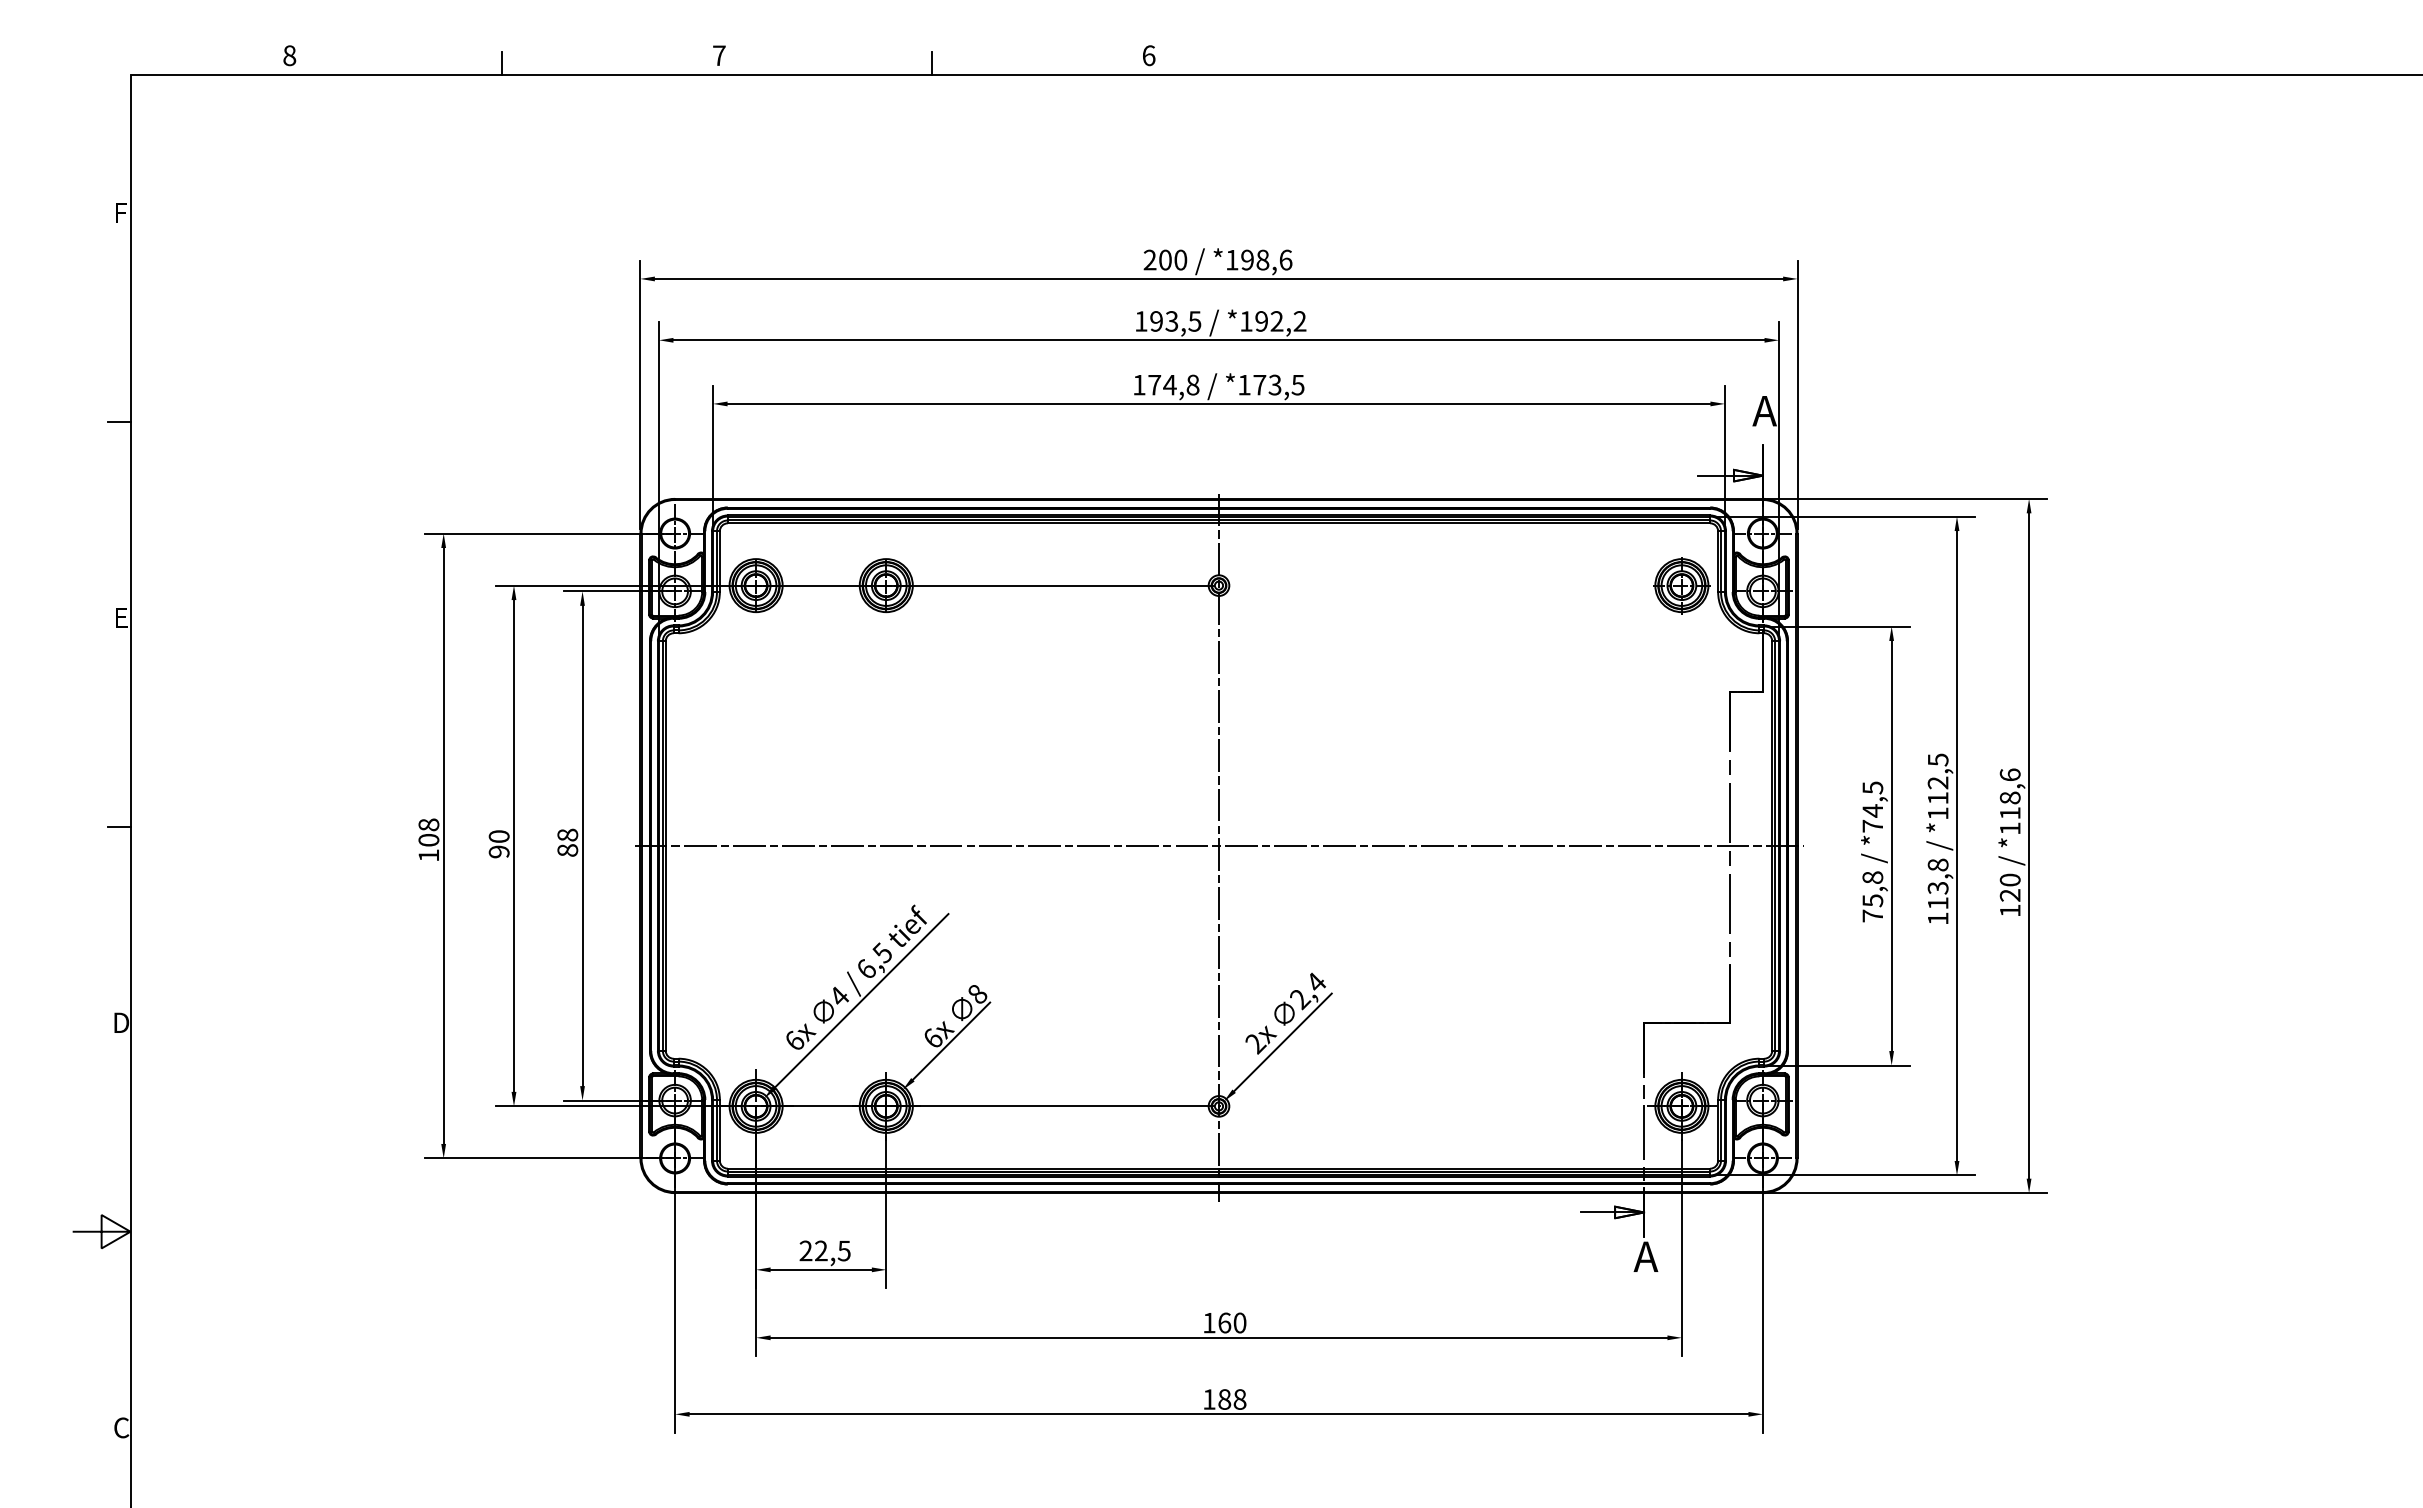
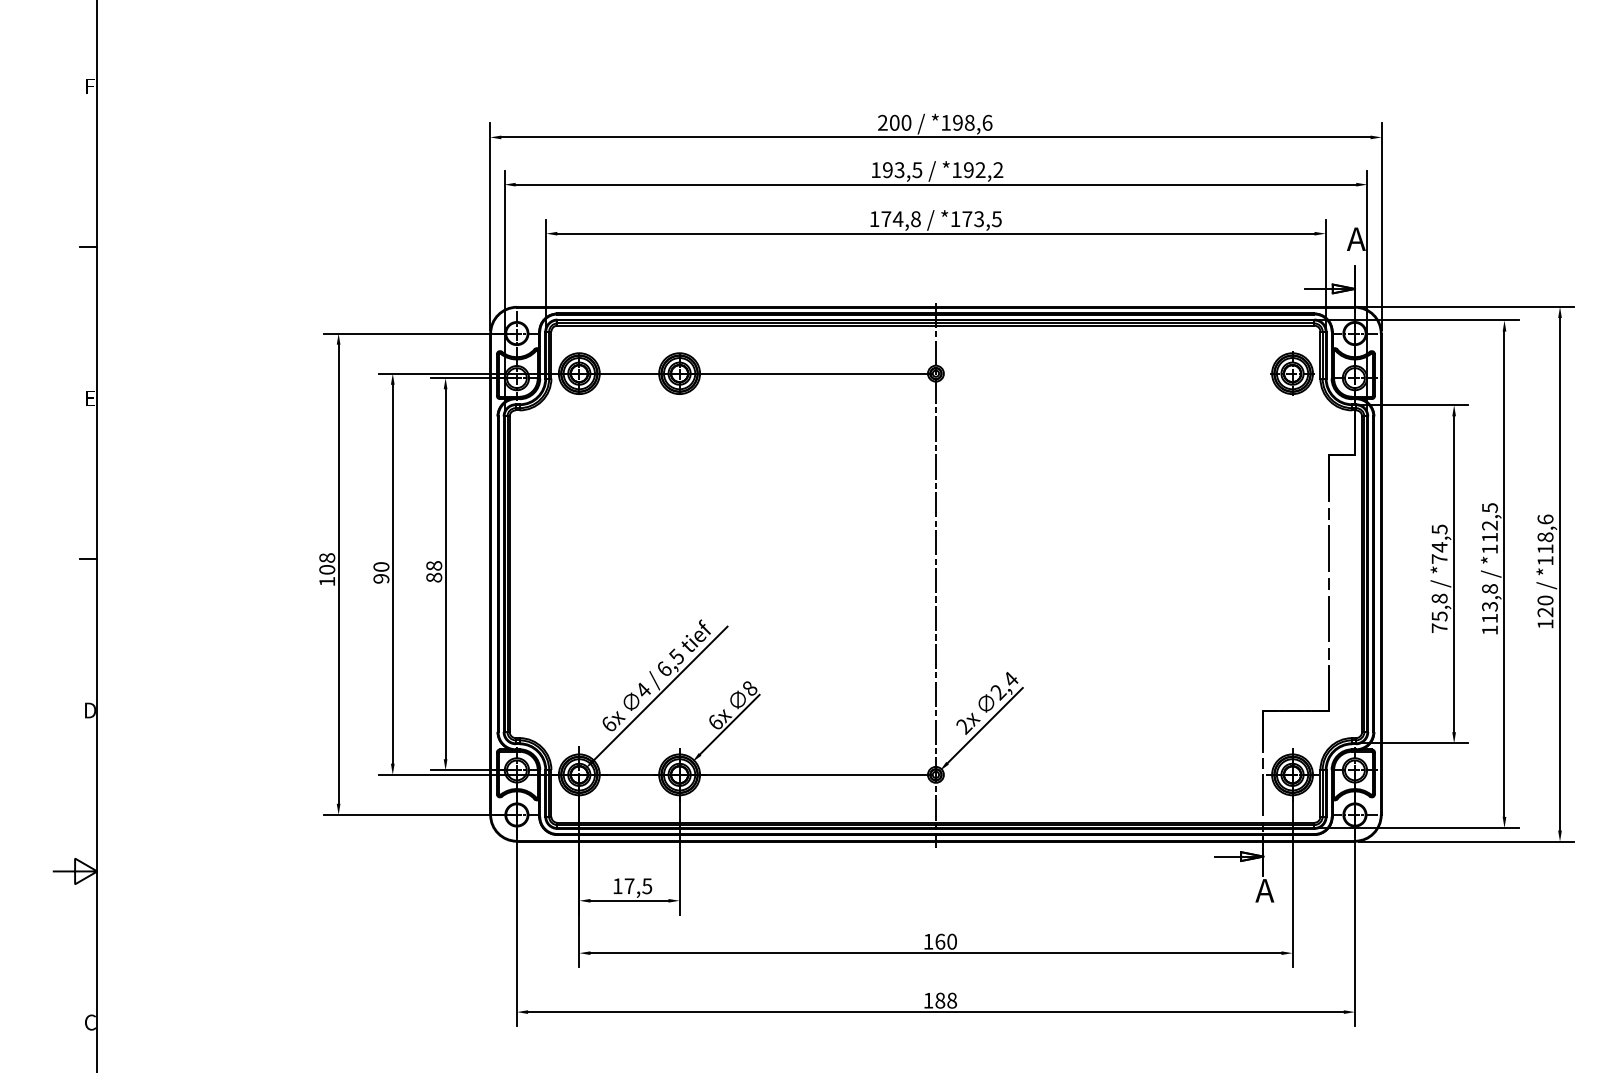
line: (1219, 846) -> (936, 574), removed
text: (813, 1250) -> (623, 885), 22,5 -> 17,5

